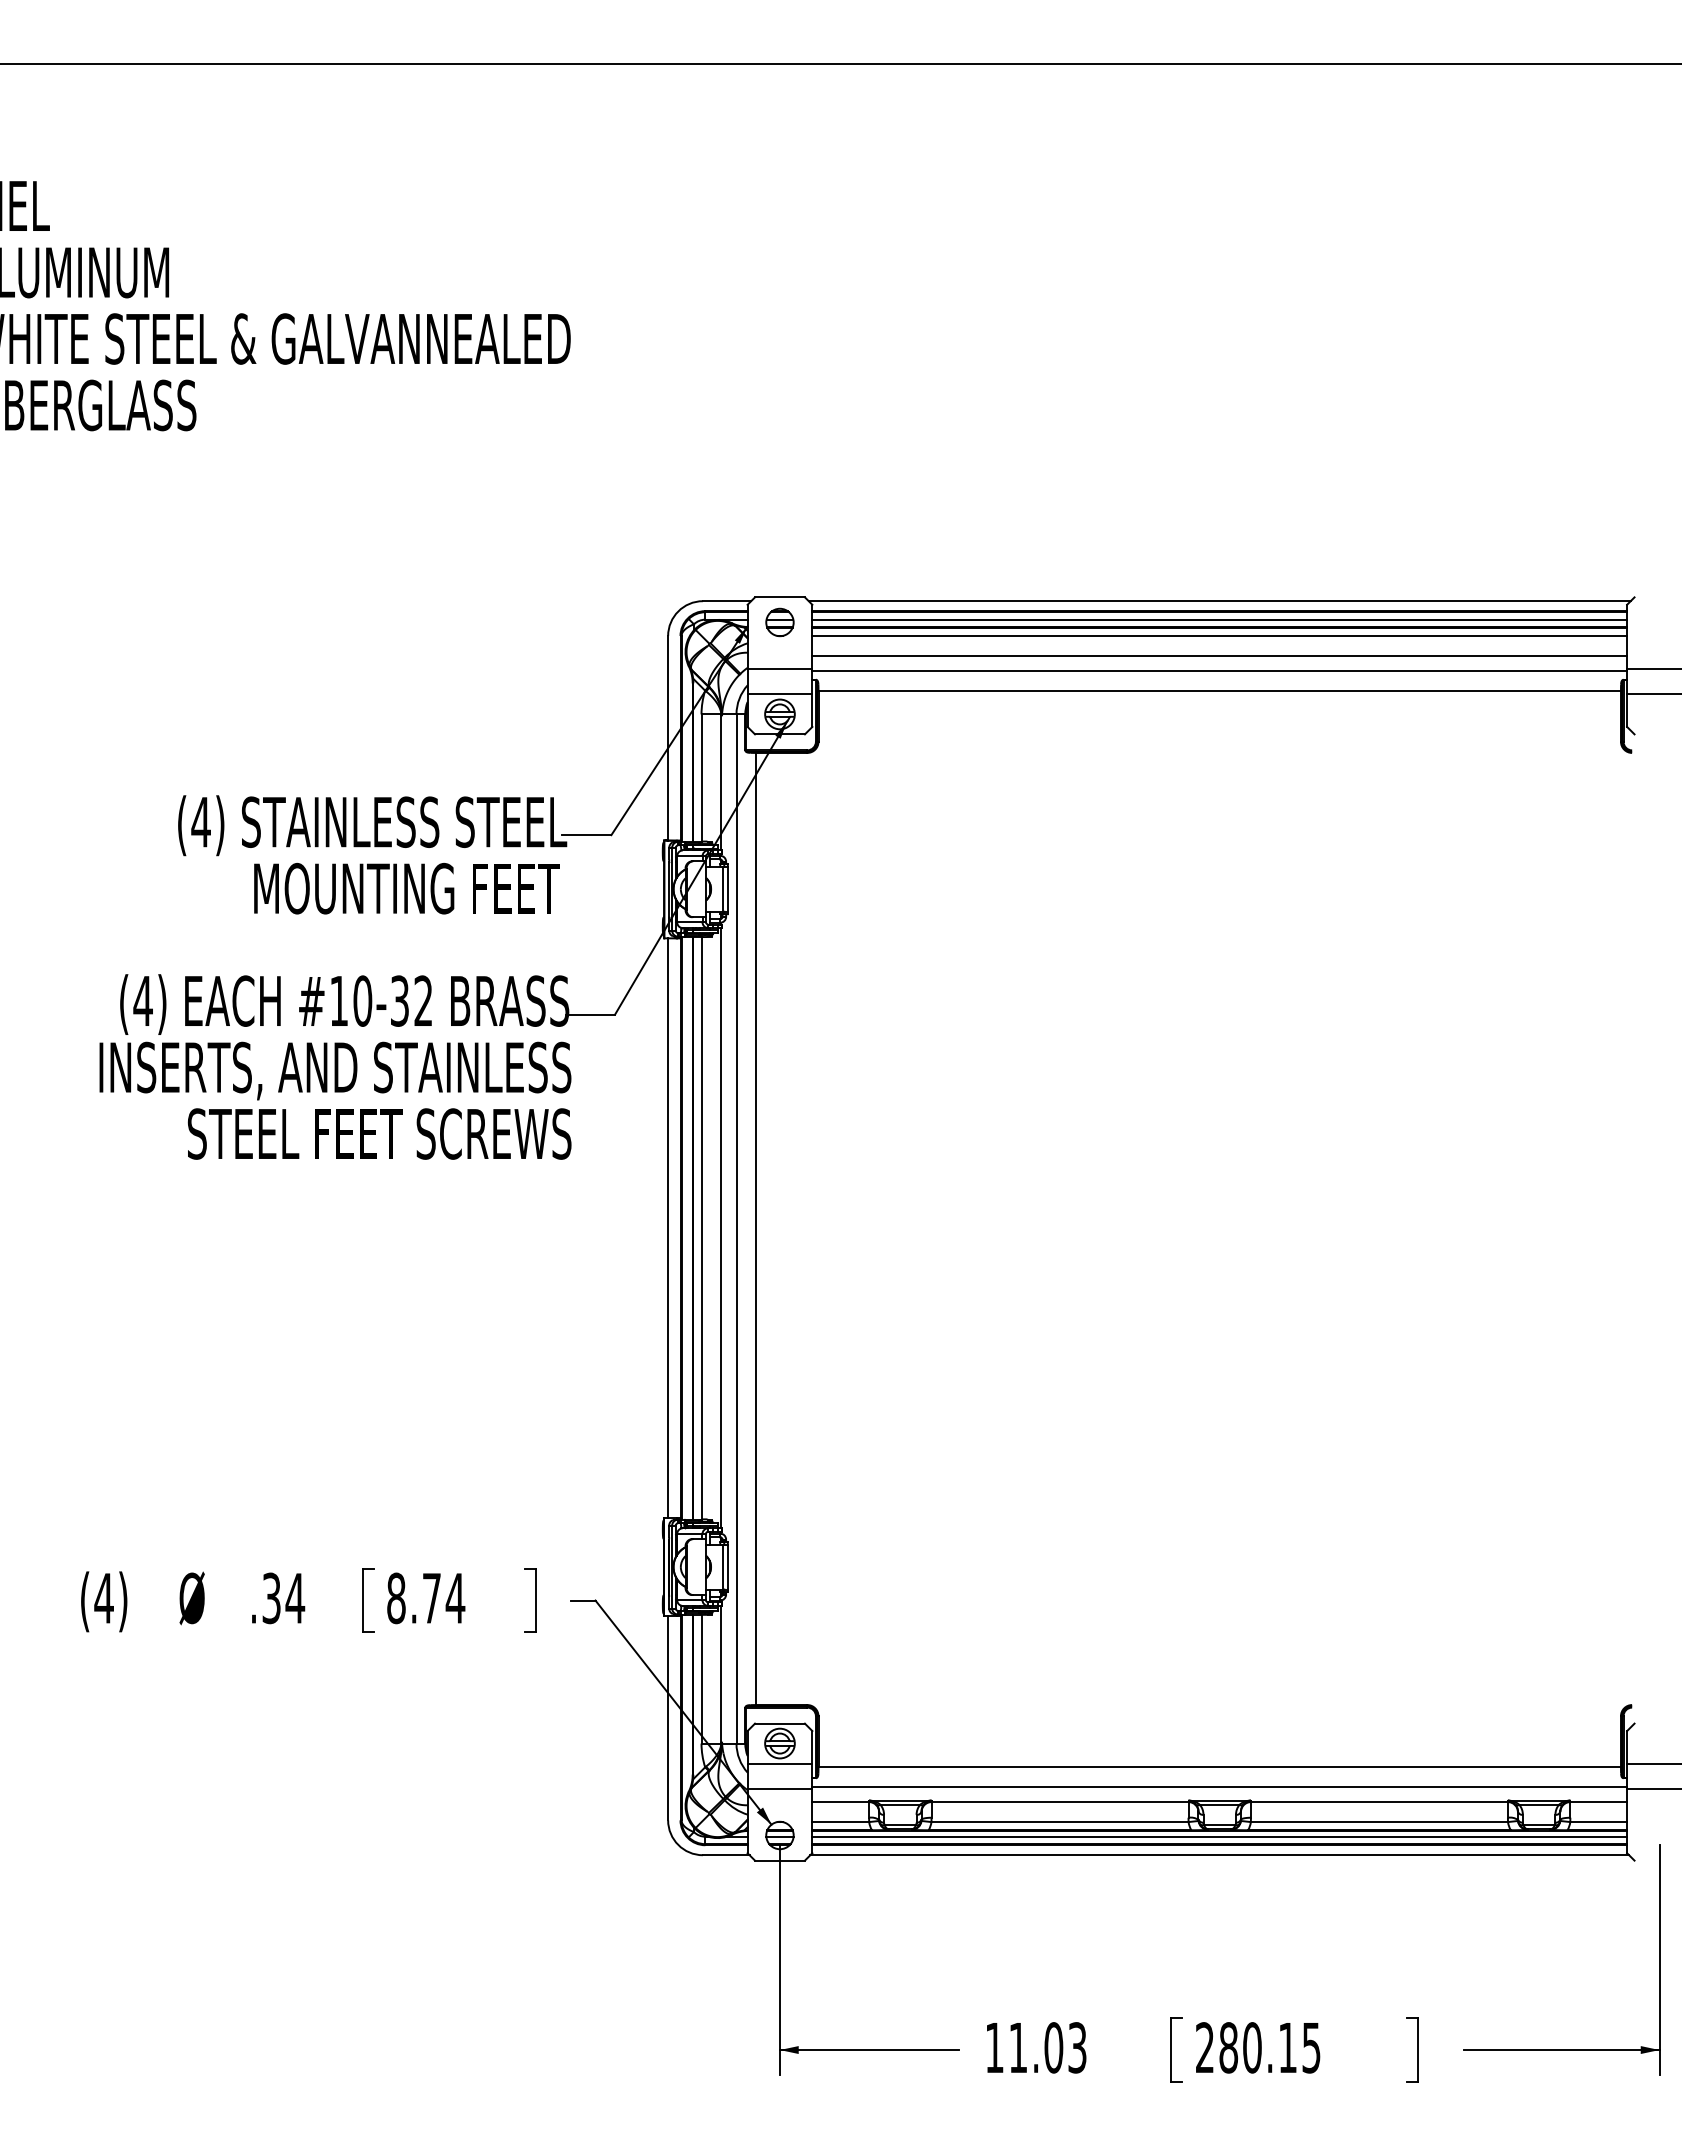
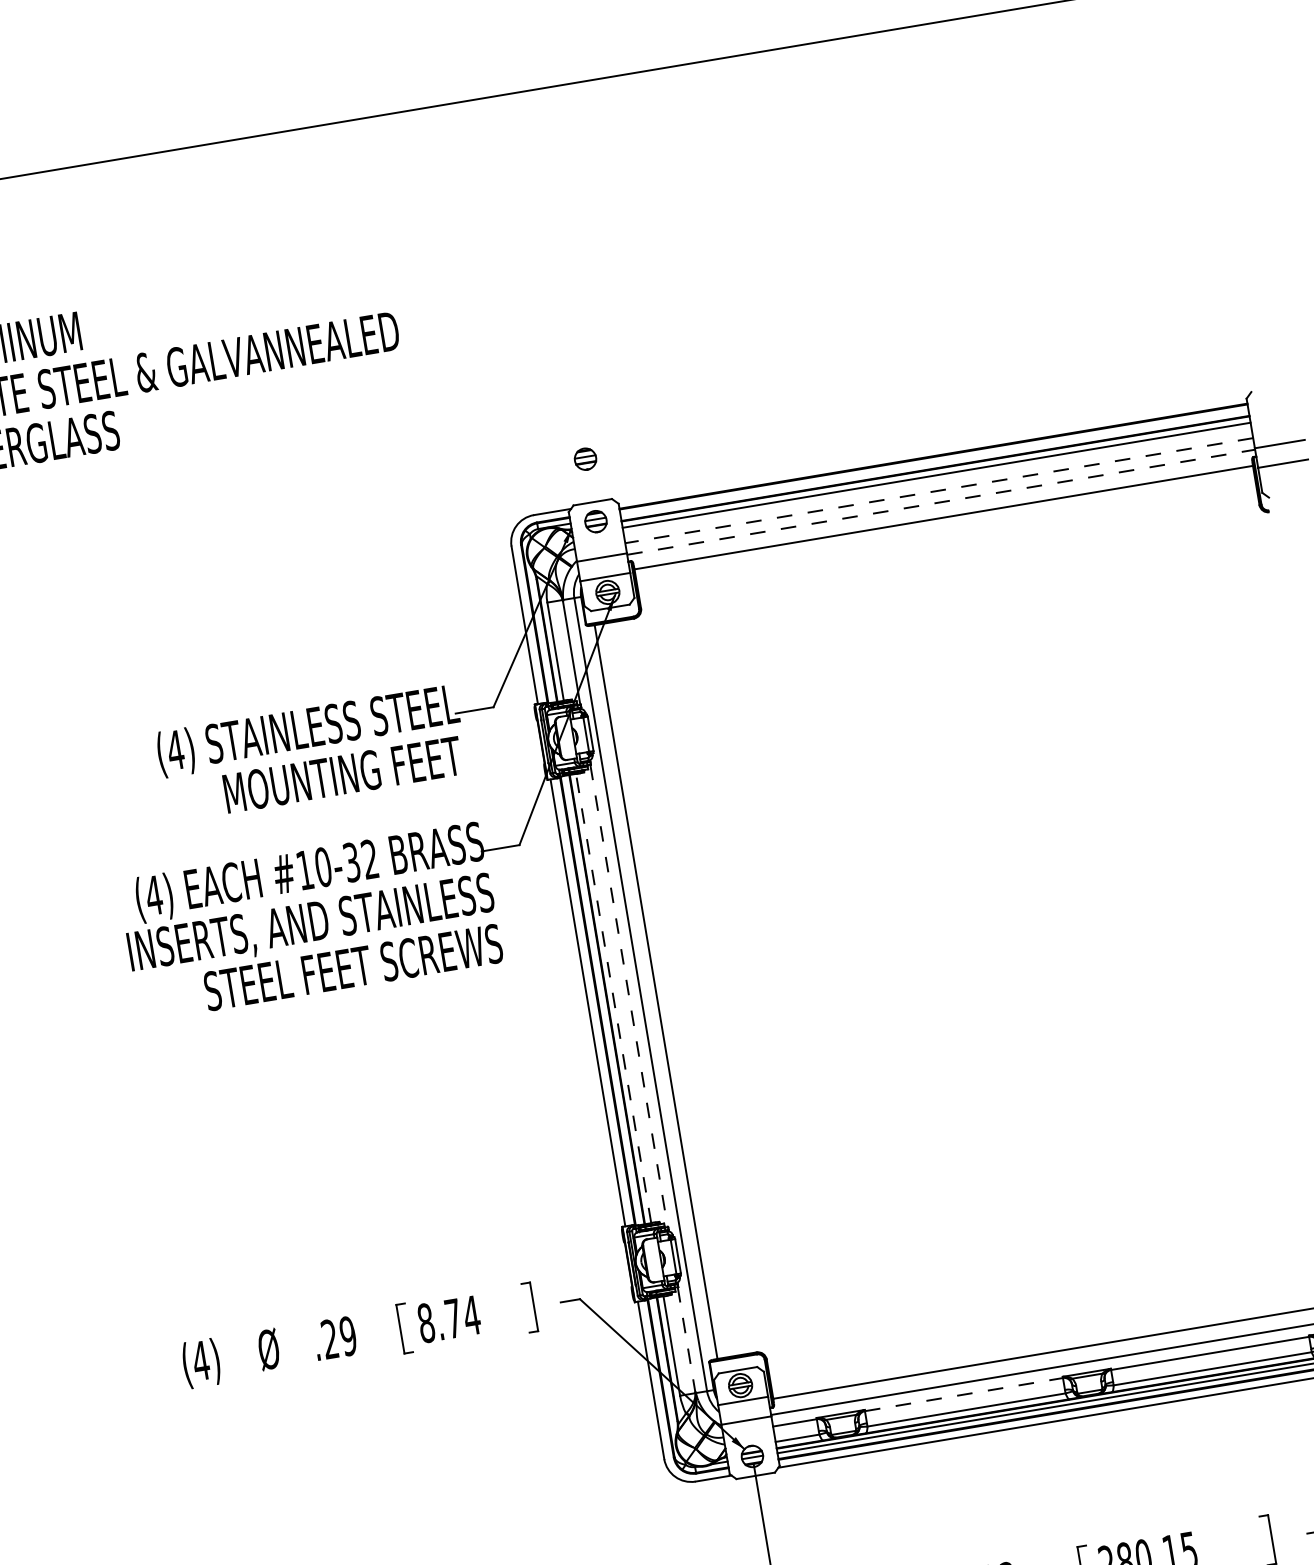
part: (779, 541) -> (585, 459), added
line: (1219, 601) -> (932, 448), removed
line: (1219, 619) -> (934, 462), removed
line: (1219, 655) -> (938, 490), solid -> dashed
line: (1220, 670) -> (941, 501), solid -> dashed
line: (701, 1227) -> (613, 998), solid -> dashed
line: (721, 1228) -> (629, 996), solid -> dashed
text: (283, 1598) -> (339, 1337), .34 -> .29
line: (721, 1674) -> (686, 1339), solid -> dashed
line: (1060, 1802) -> (964, 1394), solid -> dashed

